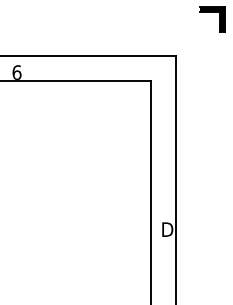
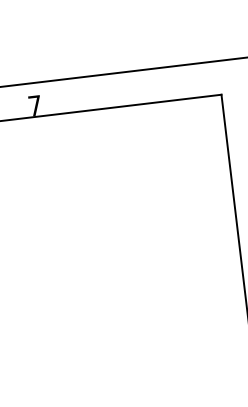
text: (16, 72) -> (34, 105), 6 -> 7

